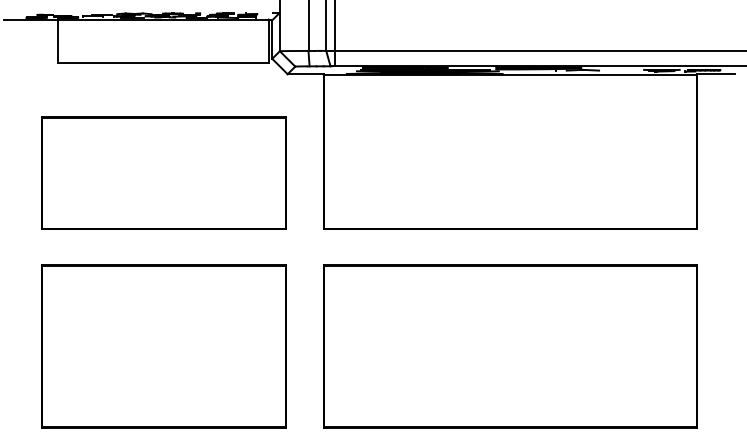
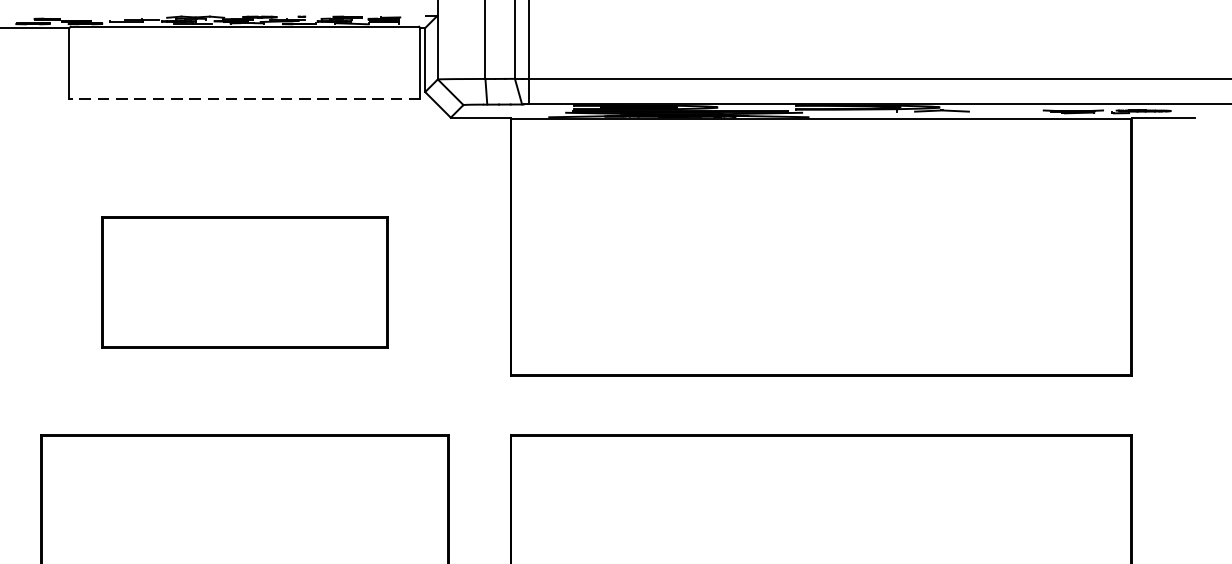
line: (163, 63) -> (244, 99), solid -> dashed
part: (163, 172) -> (244, 281), size x0.7

